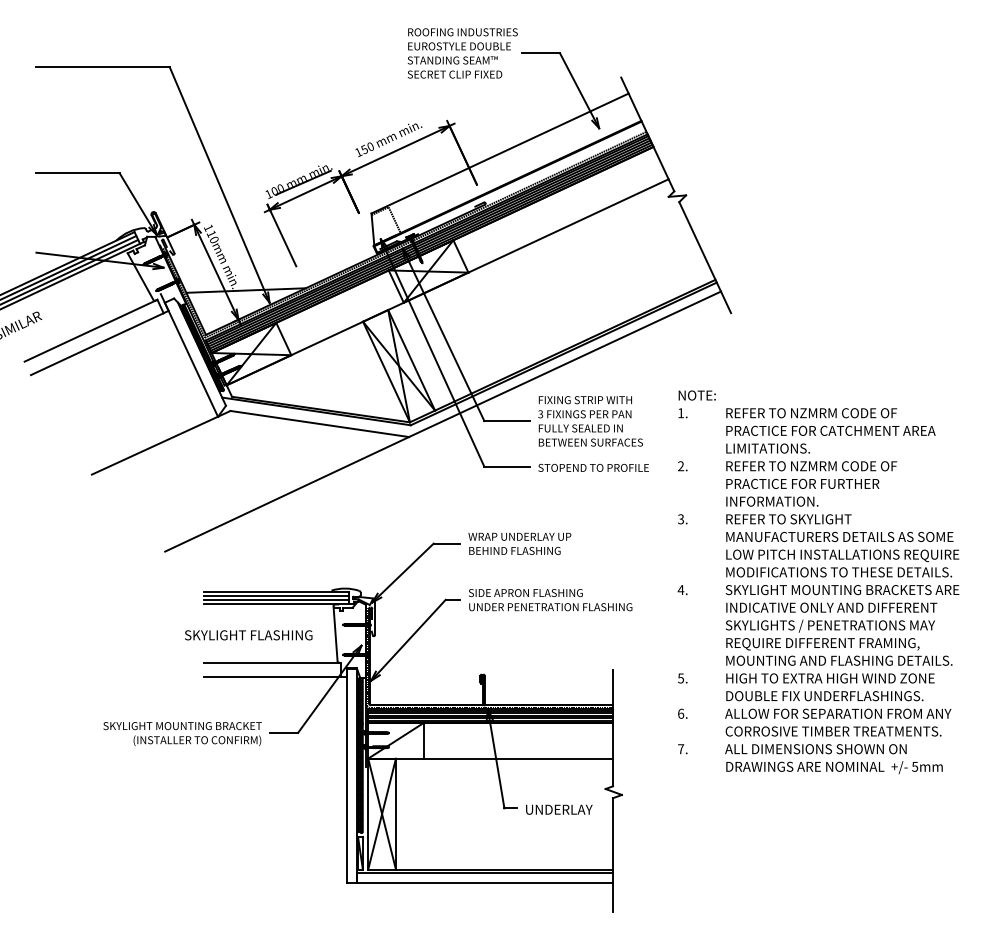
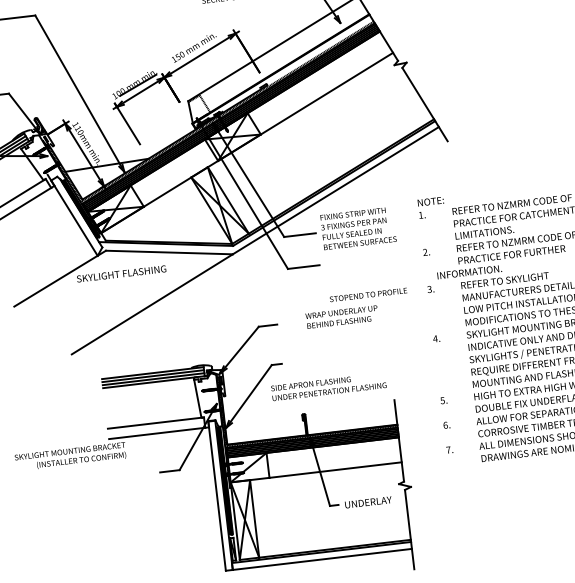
text: (593, 467) -> (368, 294), moved
text: (772, 501) -> (469, 272), moved
text: (519, 543) -> (341, 316), moved
text: (550, 600) -> (328, 387), moved
text: (248, 635) -> (121, 274), moved
text: (182, 734) -> (70, 457), moved

